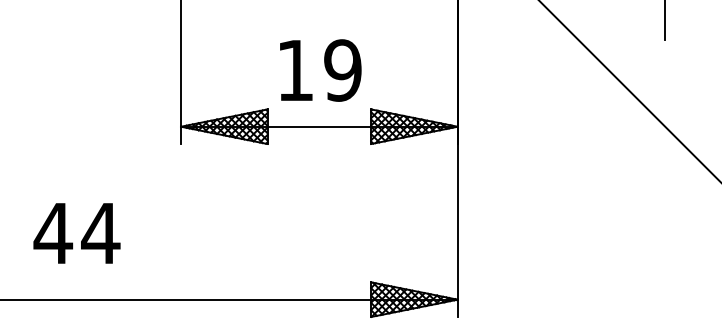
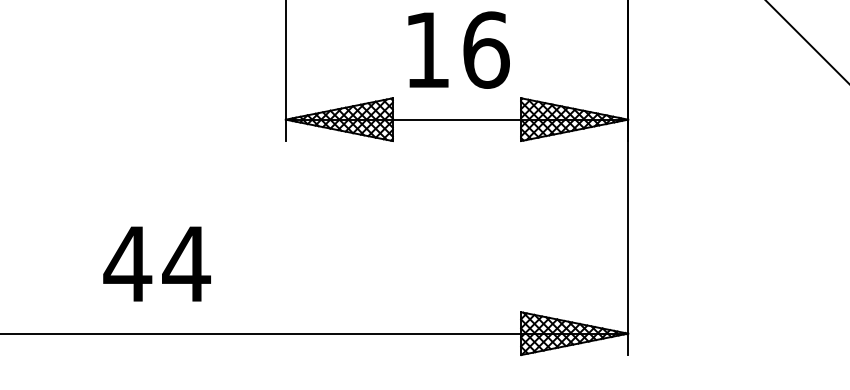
text: (343, 70) -> (486, 50), 19 -> 16
text: (76, 233) -> (156, 264), moved

